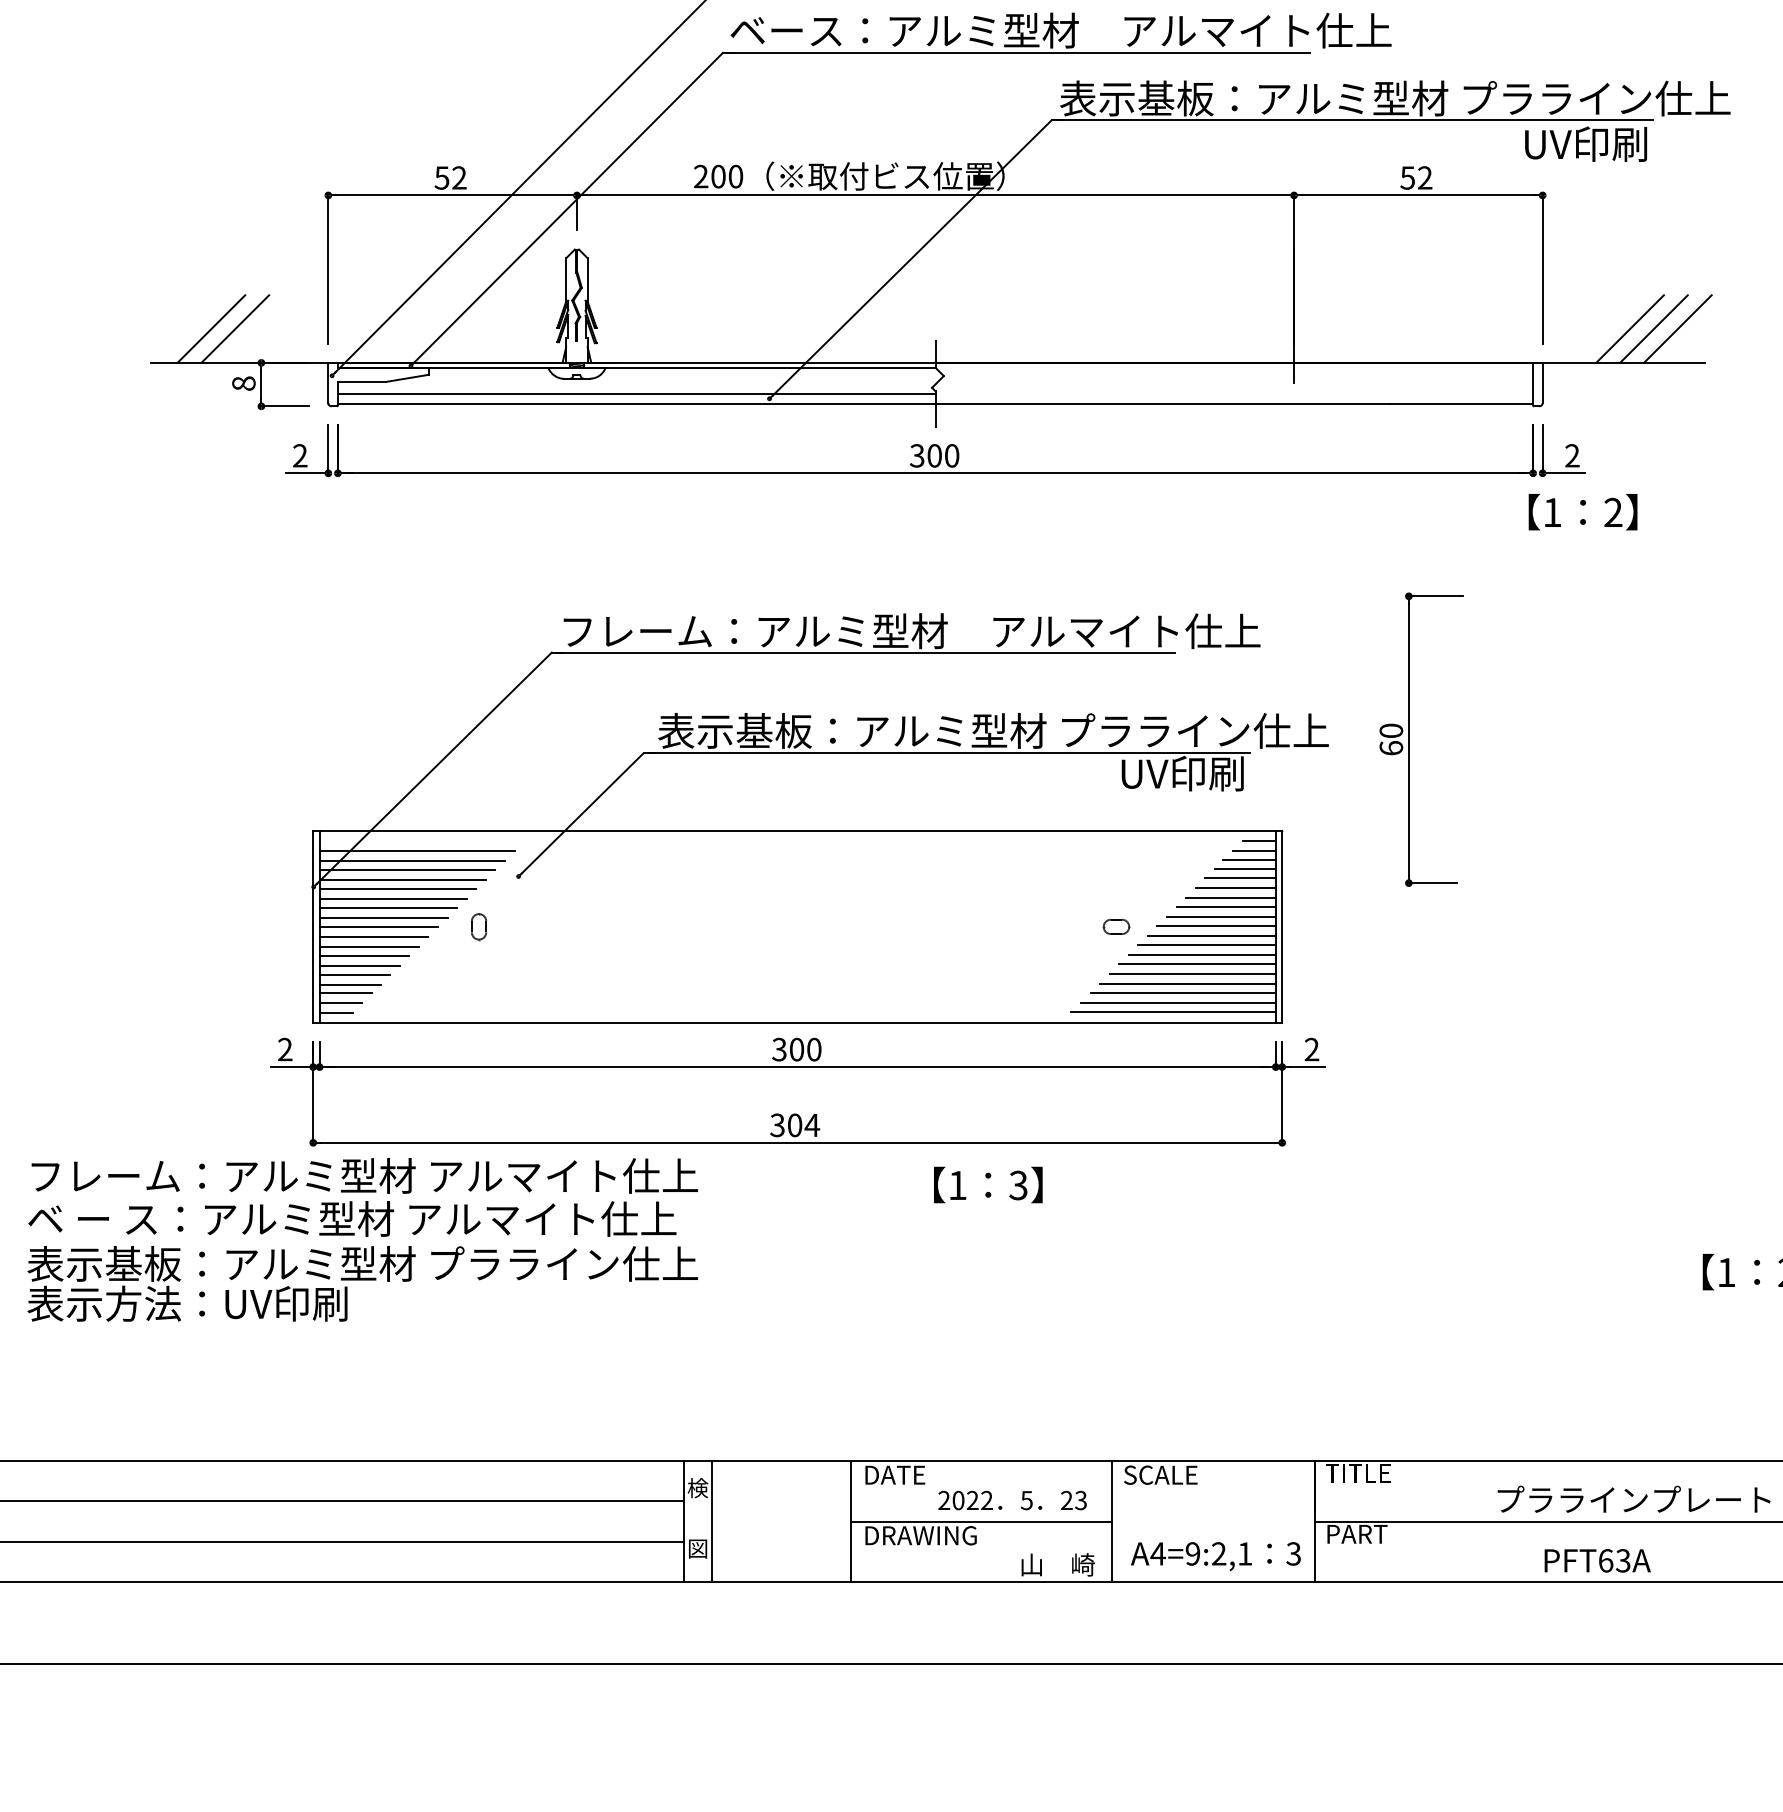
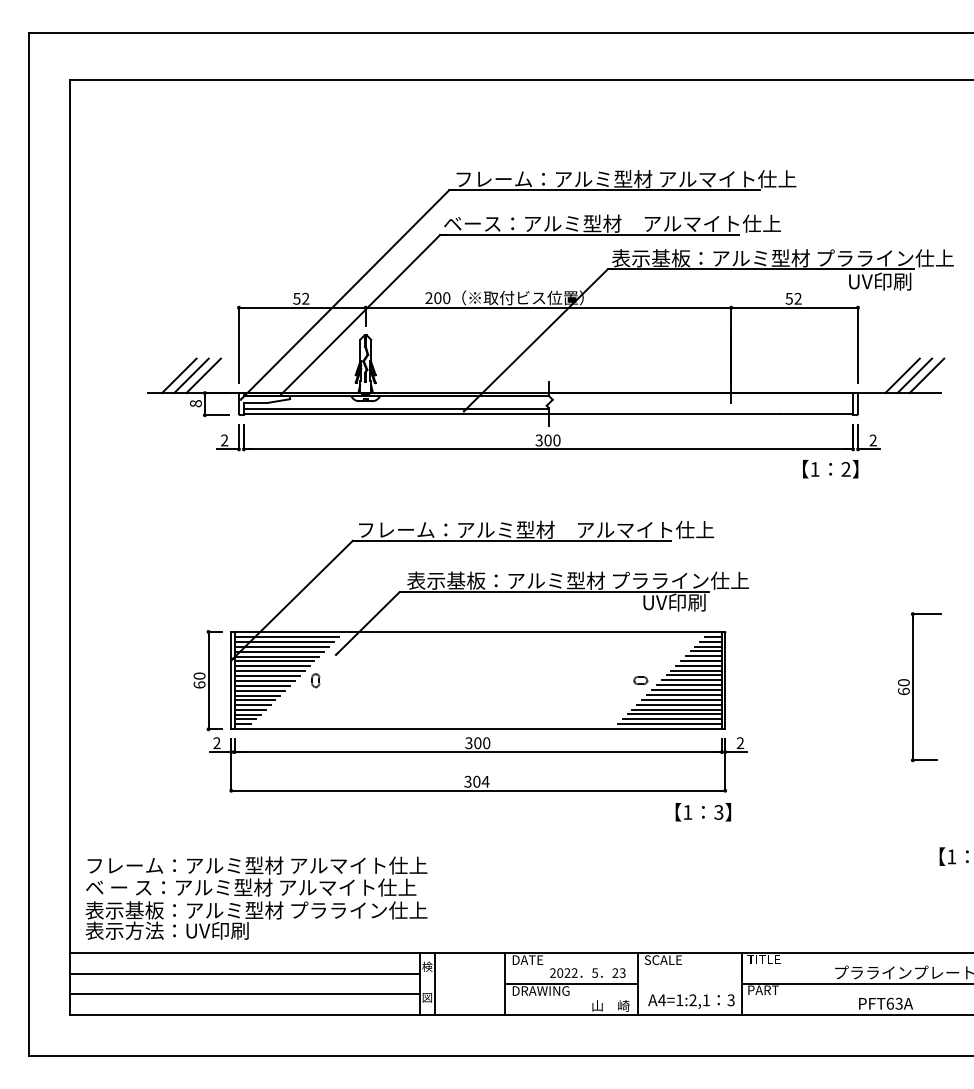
line: (258, 328) -> (203, 375), added
text: (1582, 512) -> (830, 469), moved
part: (1421, 740) -> (919, 687), moved
line: (421, 842) -> (286, 637), added
part: (266, 926) -> (207, 680), added
text: (988, 1185) -> (703, 812), moved
text: (362, 1238) -> (256, 897), moved
text: (1192, 1554) -> (679, 1000), A4=9:2,1 -> A4=1:2,1

